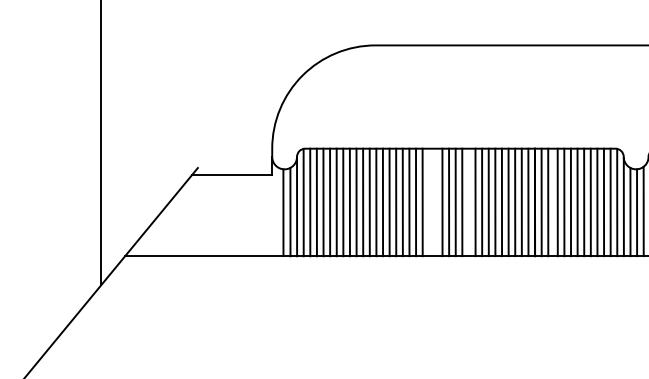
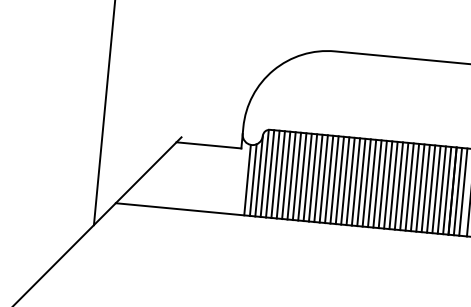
line: (429, 202) -> (366, 183), added
line: (435, 202) -> (371, 183), added
line: (468, 202) -> (398, 186), added

